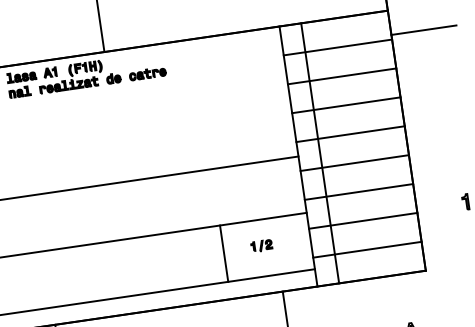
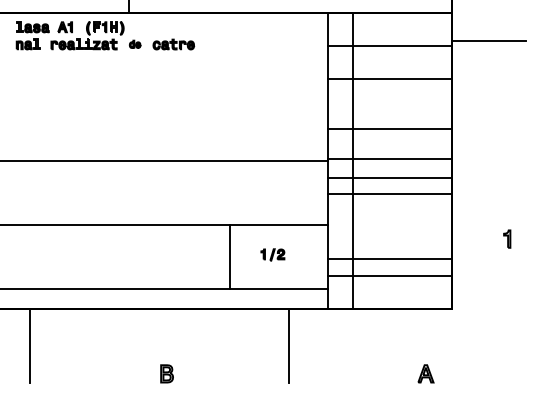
part: (113, 78) -> (134, 44), size x0.7
line: (345, 105) -> (389, 128), moved
line: (350, 134) -> (389, 158), moved
line: (358, 191) -> (389, 193), moved
line: (362, 220) -> (389, 259), moved

